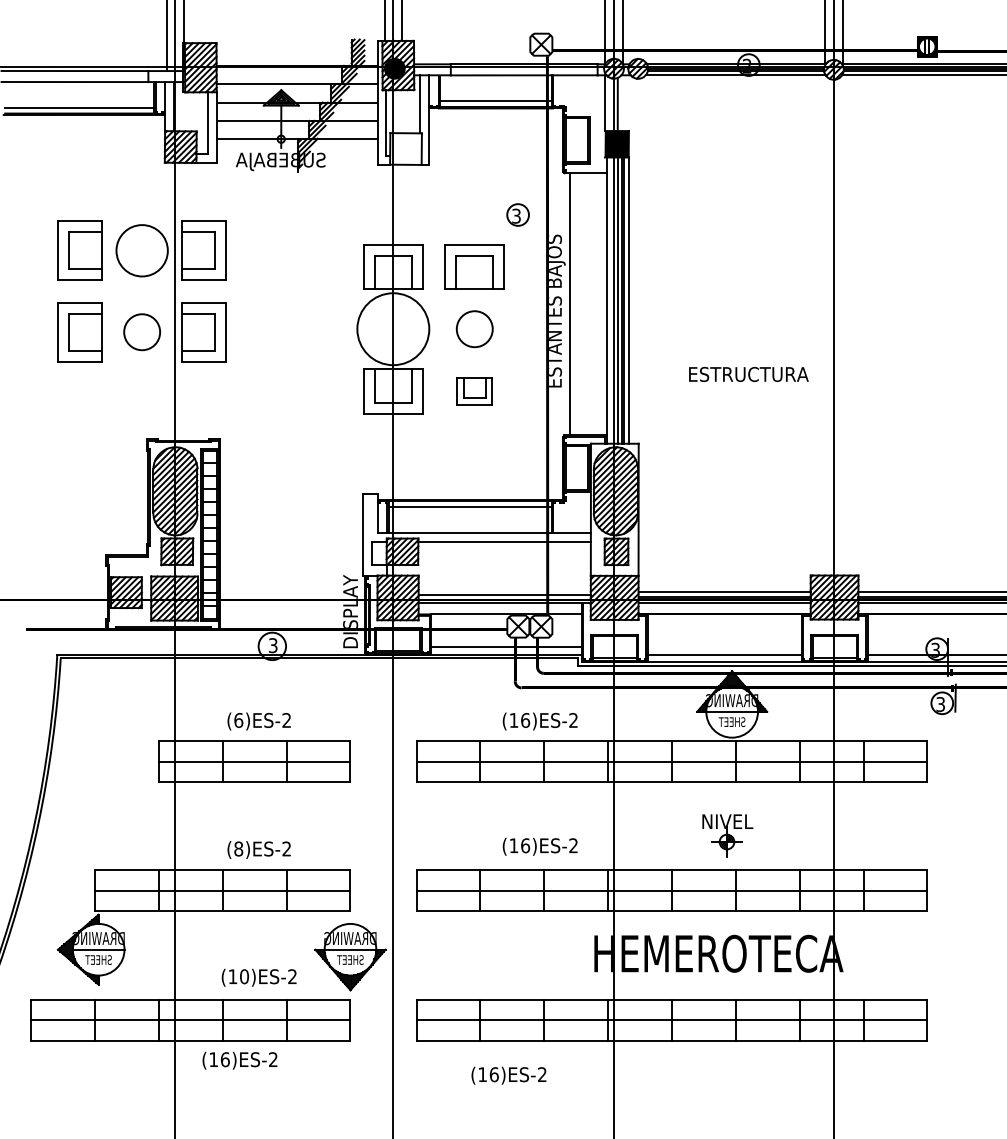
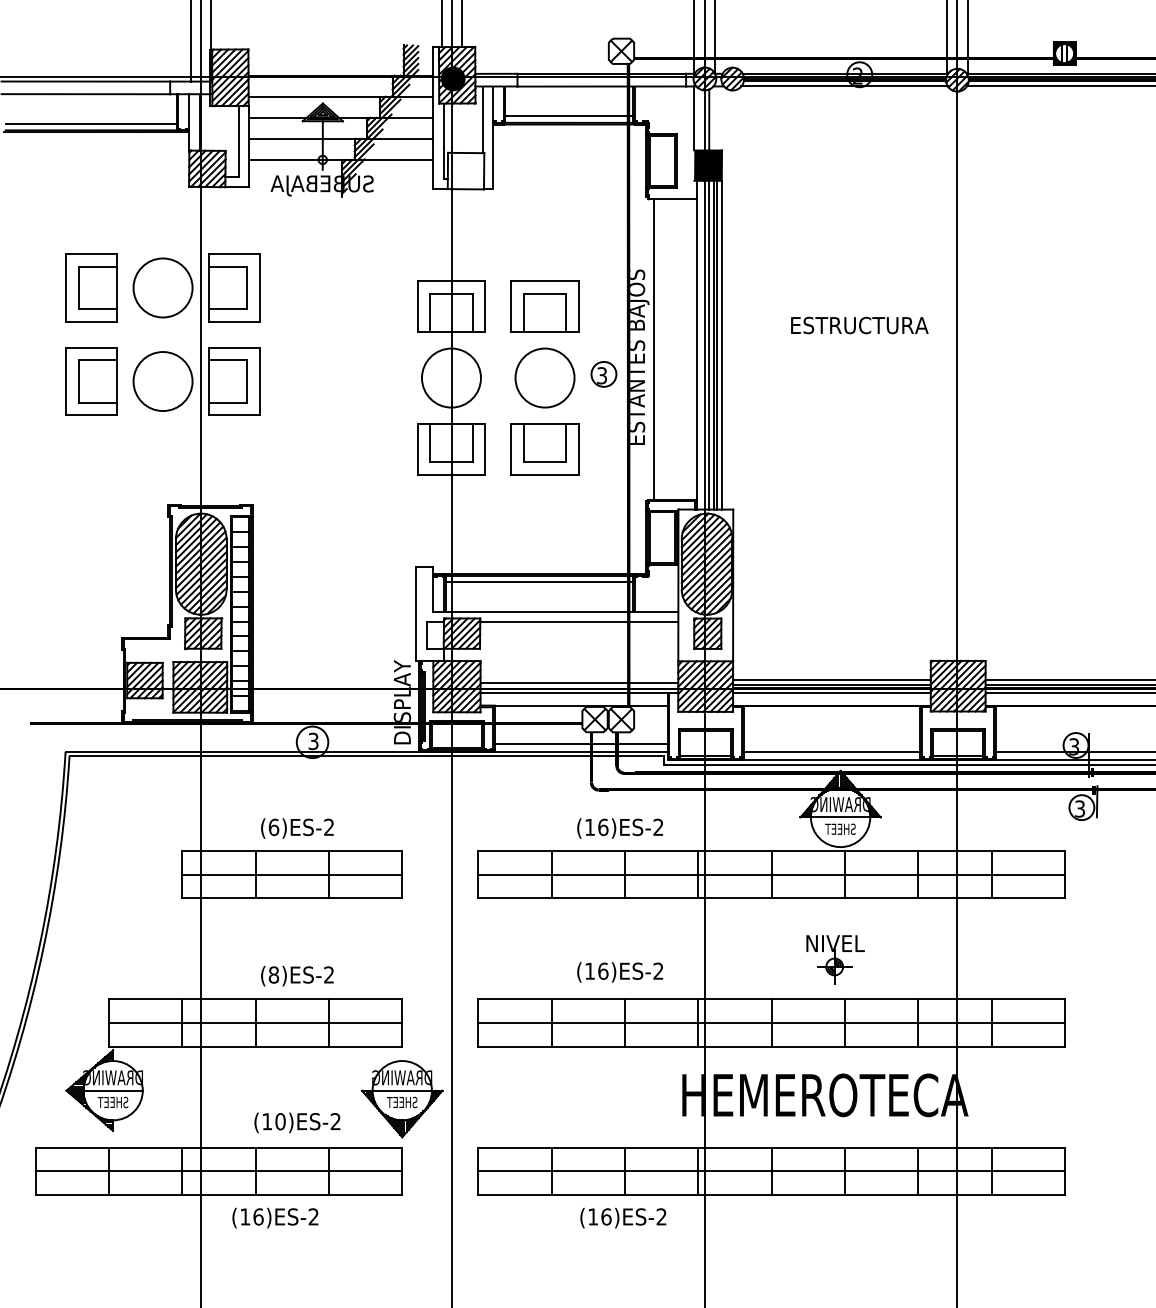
part: (517, 214) -> (603, 373), moved
circle: (393, 328) -> (451, 377), size x0.71
circle: (474, 328) -> (544, 377), size x1.43
circle: (141, 331) -> (162, 380), size x1.43
text: (748, 374) -> (859, 325), moved
part: (474, 391) -> (544, 449), size x1.67
text: (508, 1075) -> (622, 1217), moved

